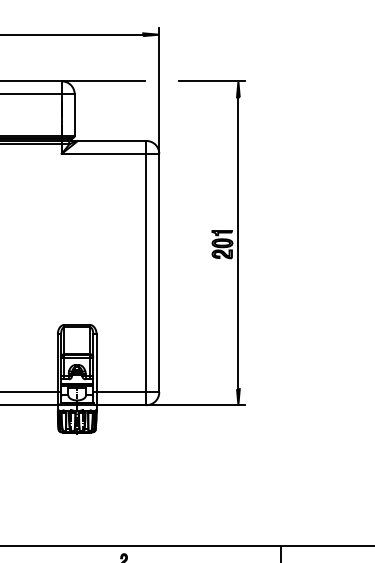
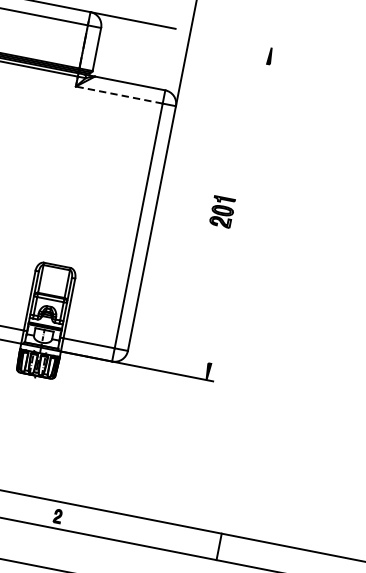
line: (211, 81) -> (244, 42), removed
line: (103, 153) -> (118, 94), solid -> dashed
line: (238, 243) -> (239, 214), removed

